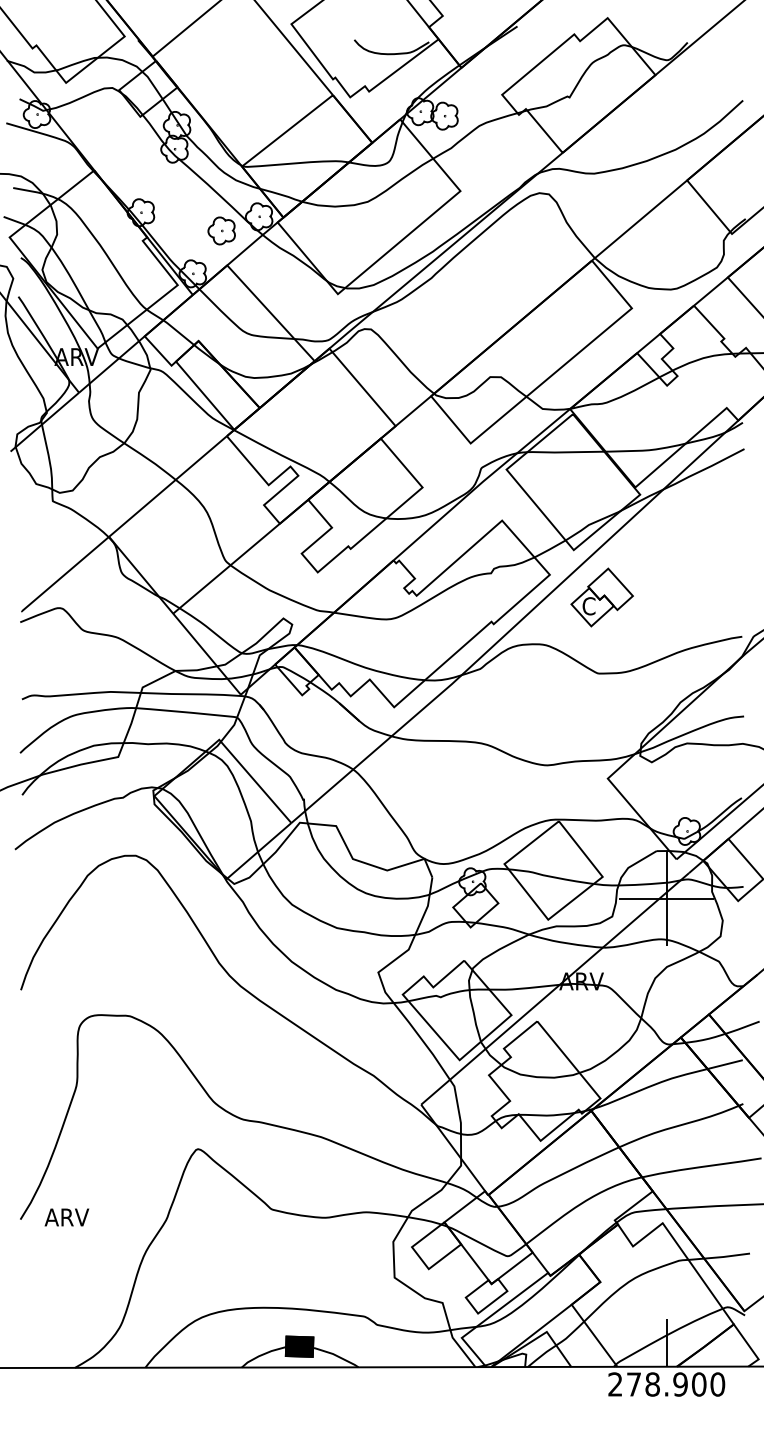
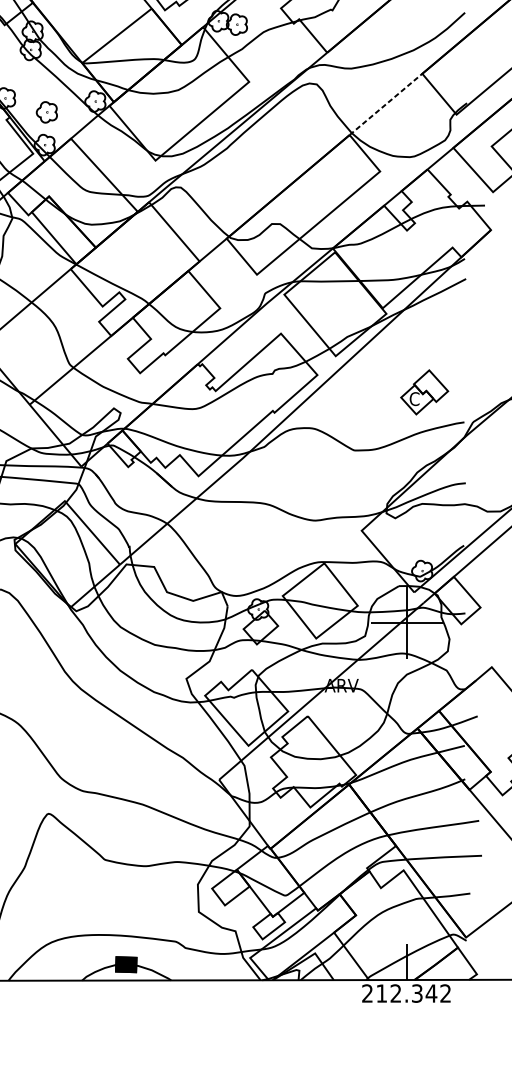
line: (639, 220) -> (385, 104), solid -> dashed
part: (221, 230) -> (46, 112), moved
part: (601, 597) -> (424, 392), moved
text: (676, 1384) -> (414, 993), 278.900 -> 212.342

